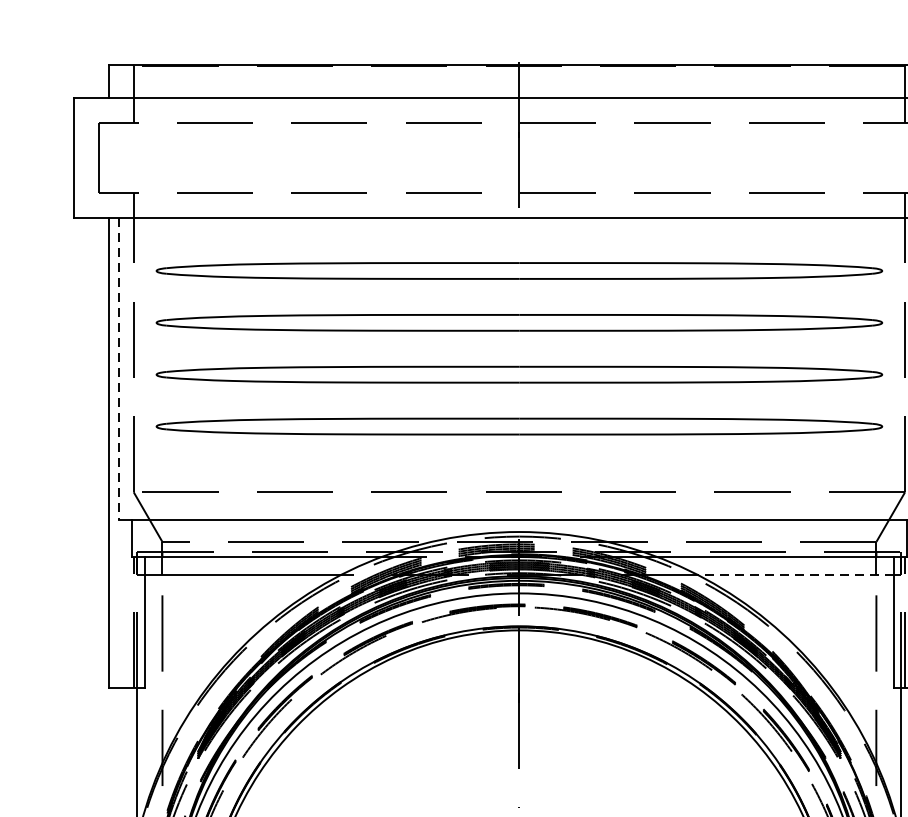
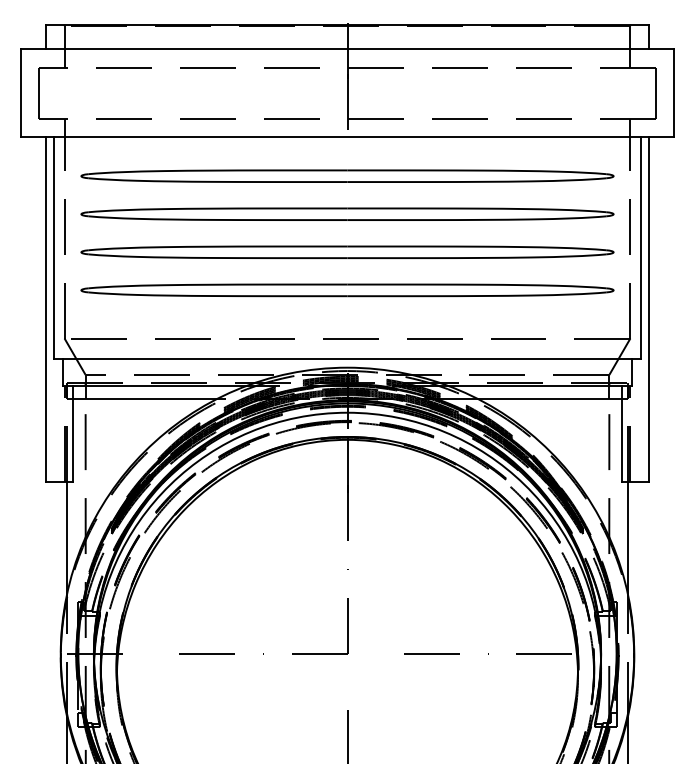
line: (118, 368) -> (53, 247), dashed -> solid
line: (794, 575) -> (549, 399), dashed -> solid

